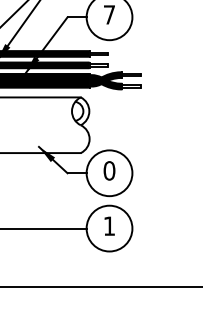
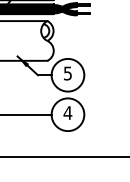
text: (109, 170) -> (67, 73), 0 -> 5
text: (109, 225) -> (67, 112), 1 -> 4

